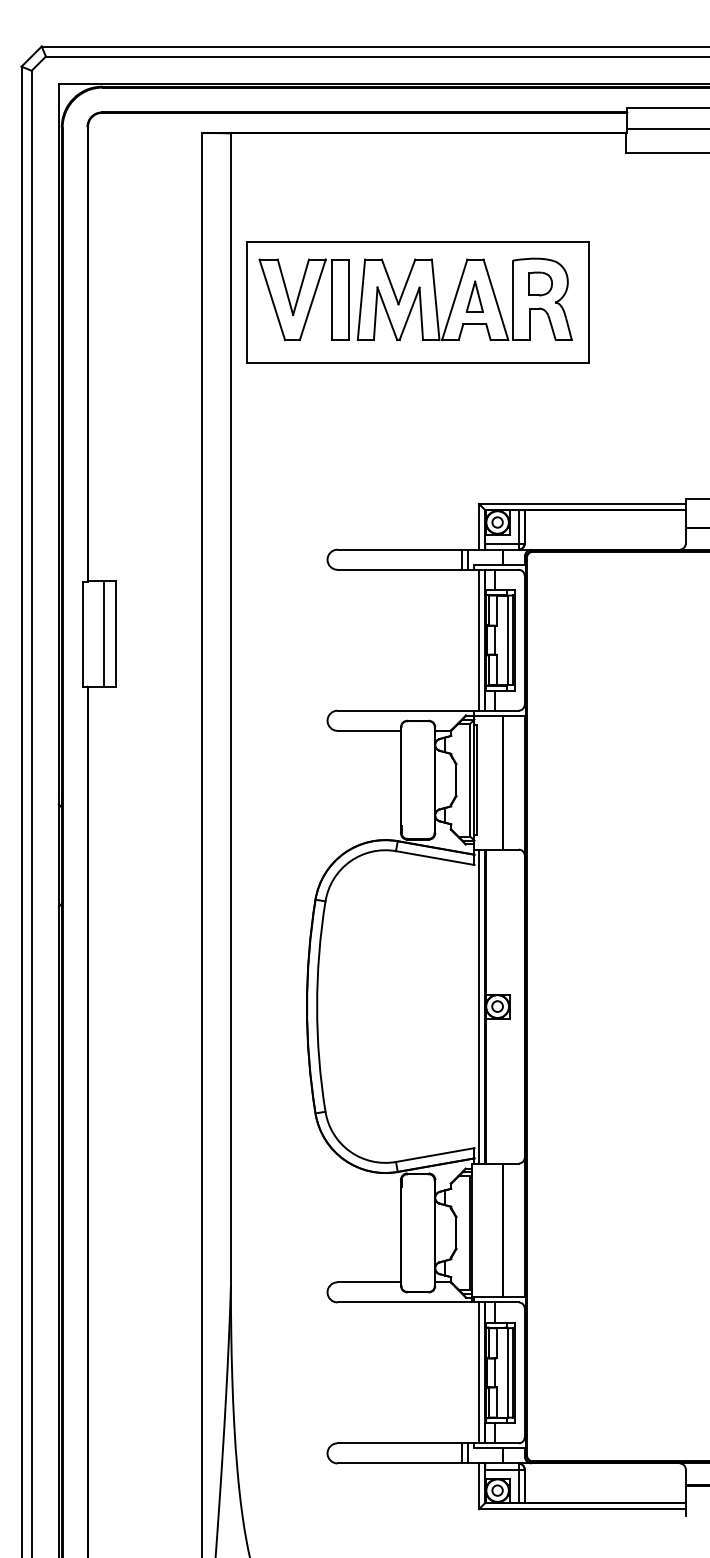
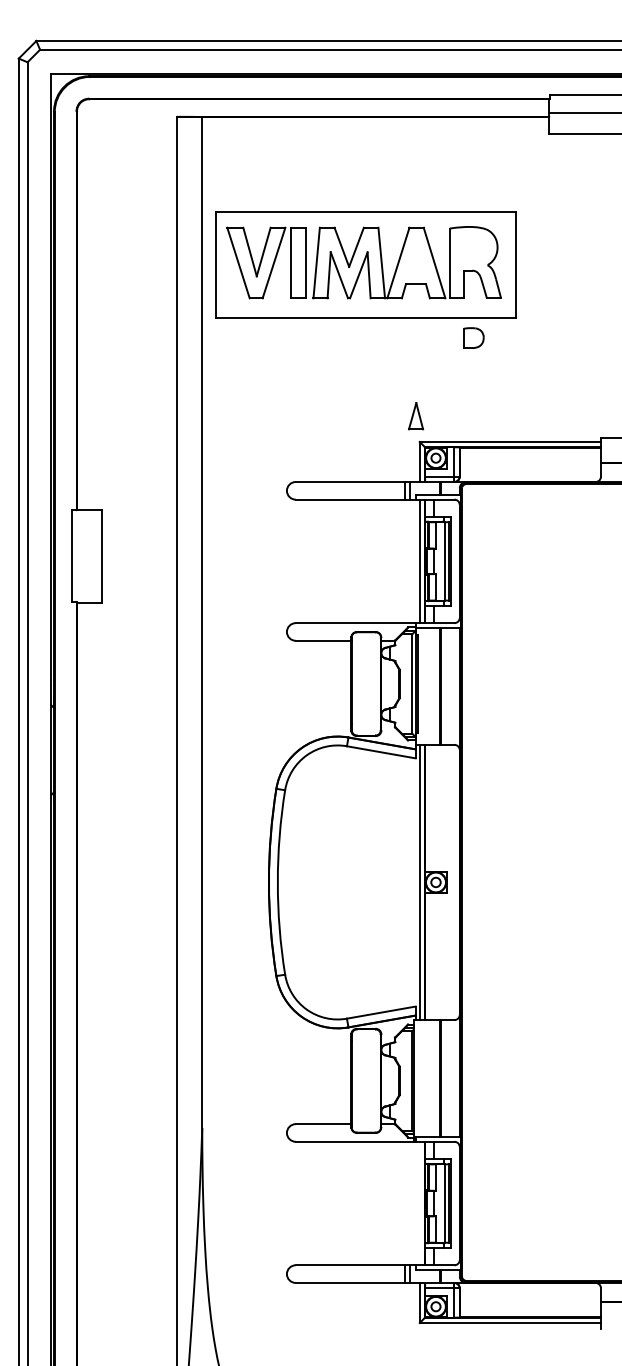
part: (540, 283) -> (473, 337), moved
part: (475, 296) -> (416, 416), moved
line: (104, 633) -> (91, 555), removed
line: (478, 1372) -> (419, 1203), removed

